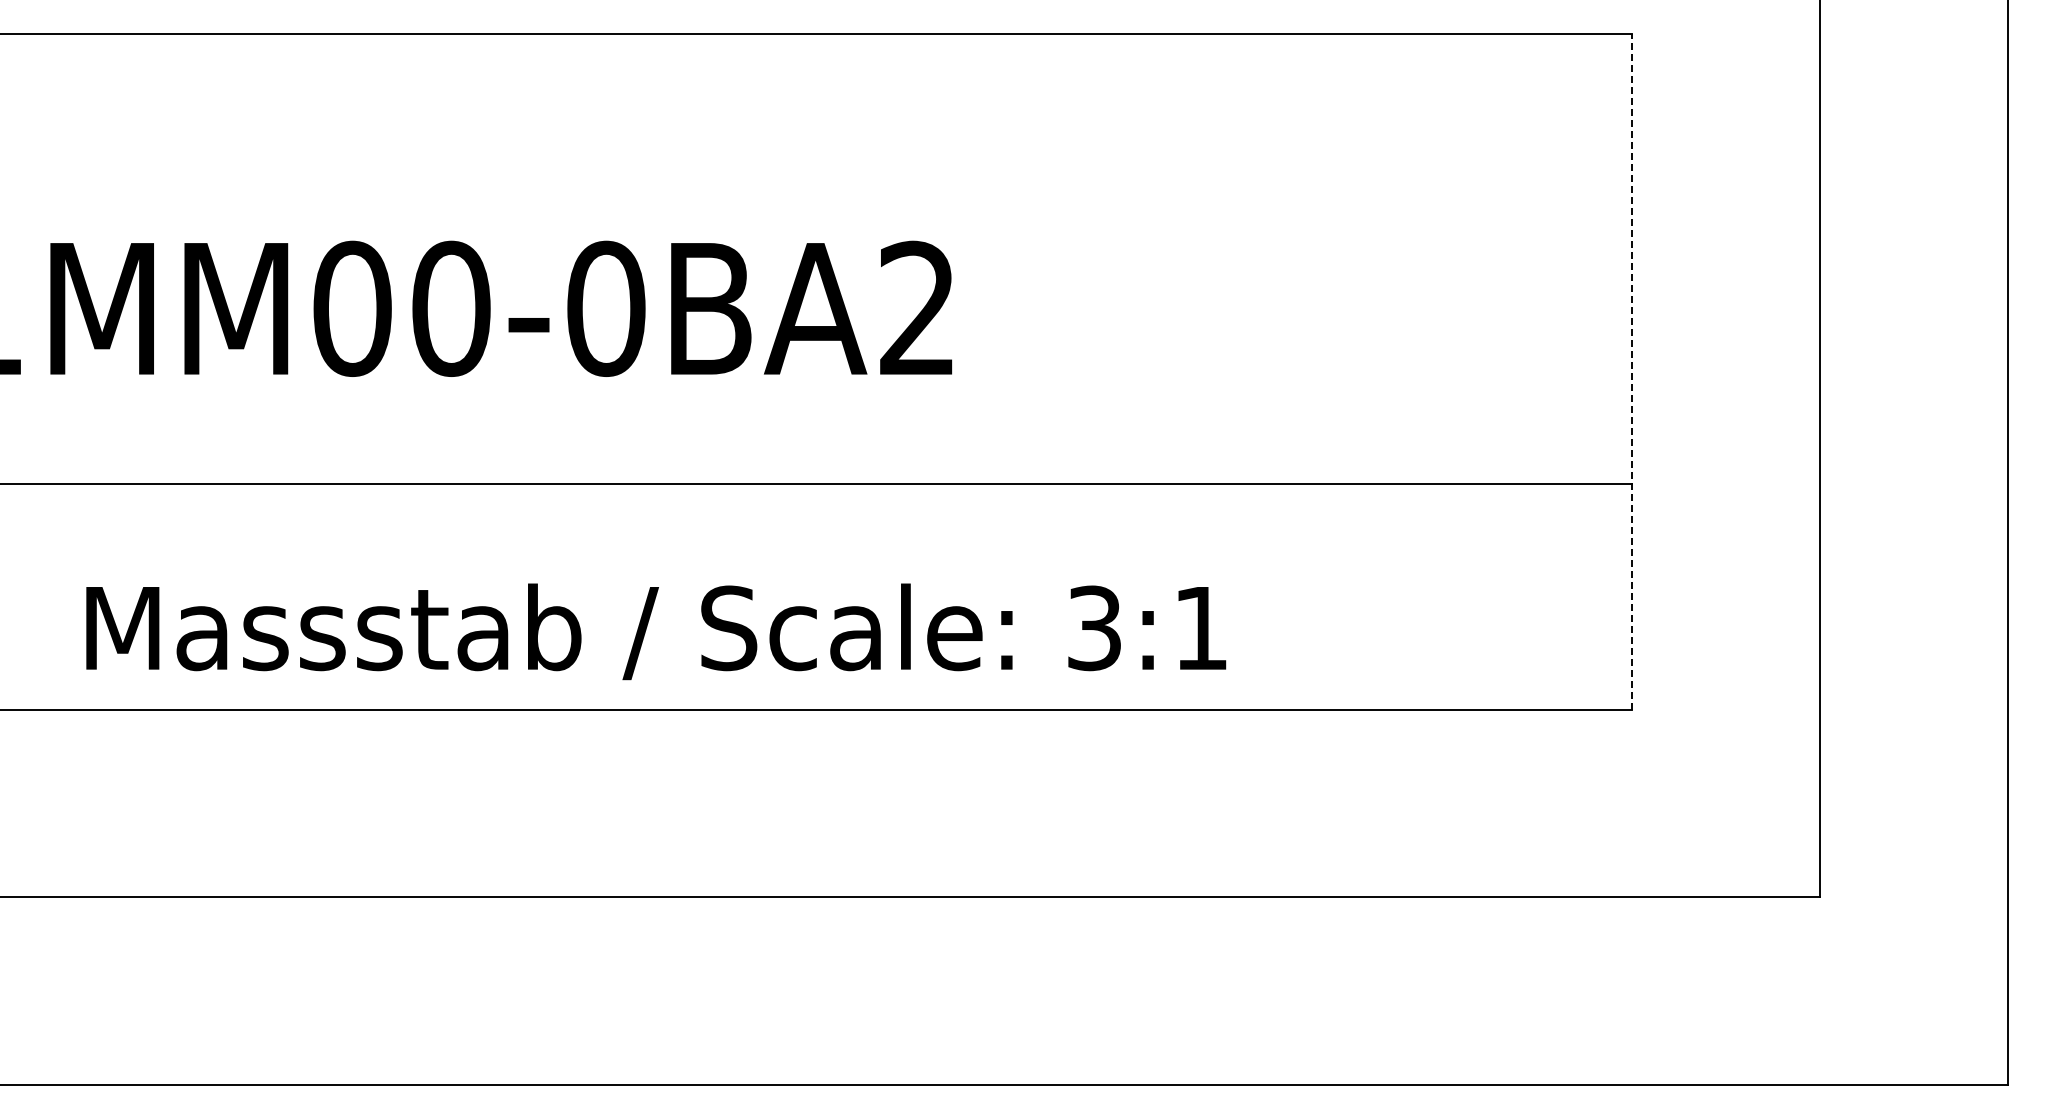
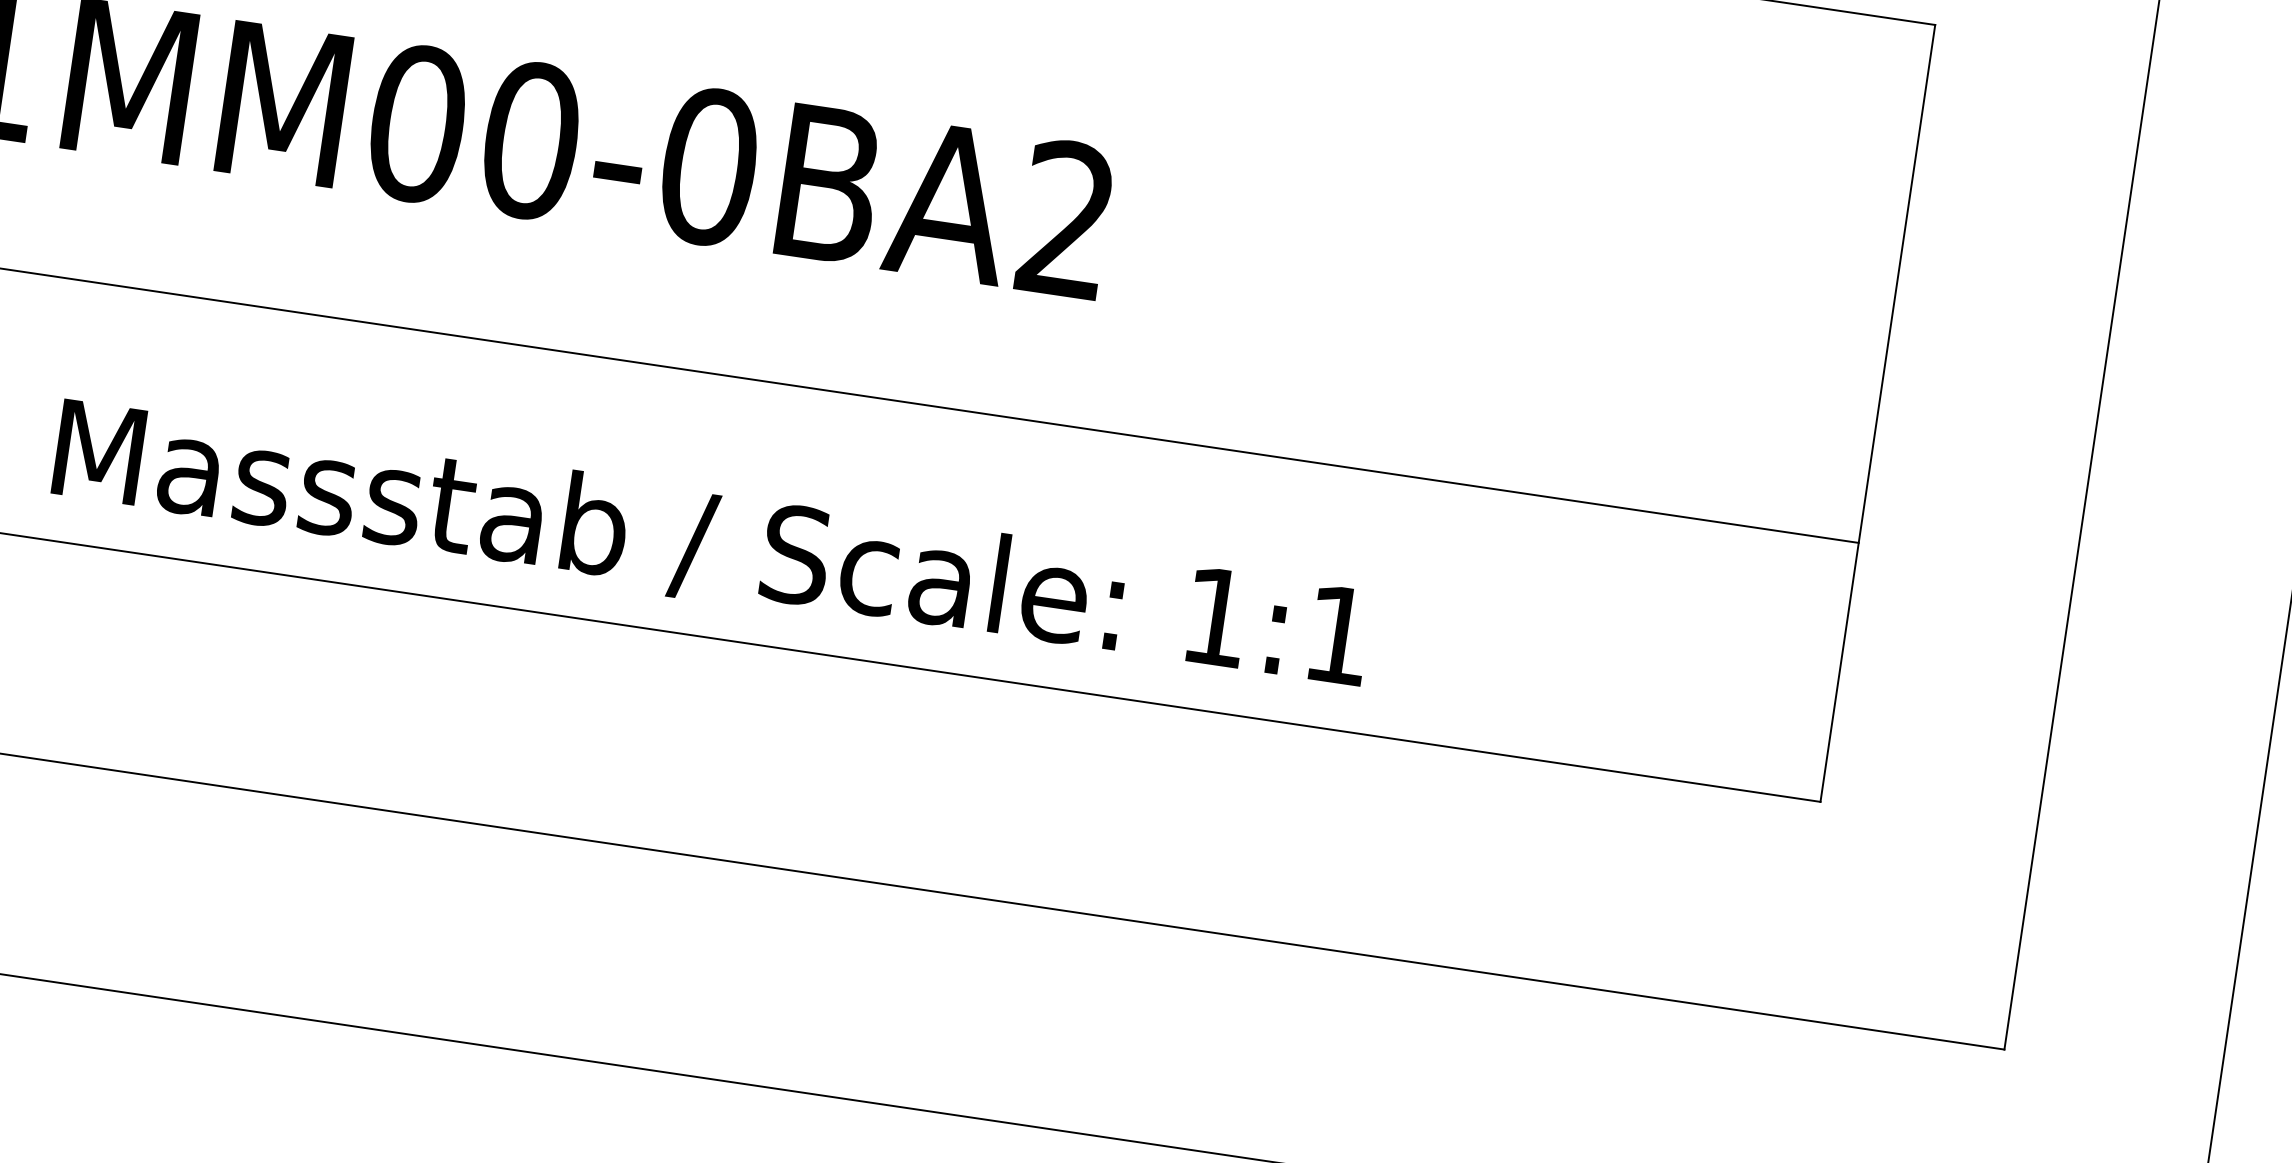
line: (1632, 371) -> (1878, 413), dashed -> solid
text: (1094, 628) -> (1216, 617), 3:1 -> 1:1

